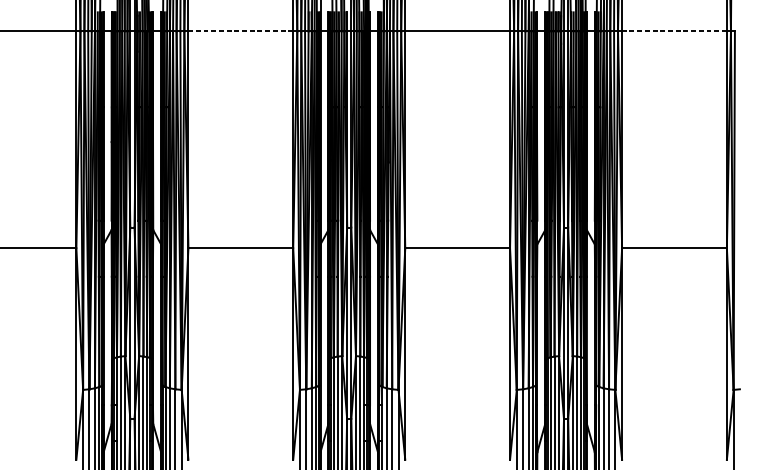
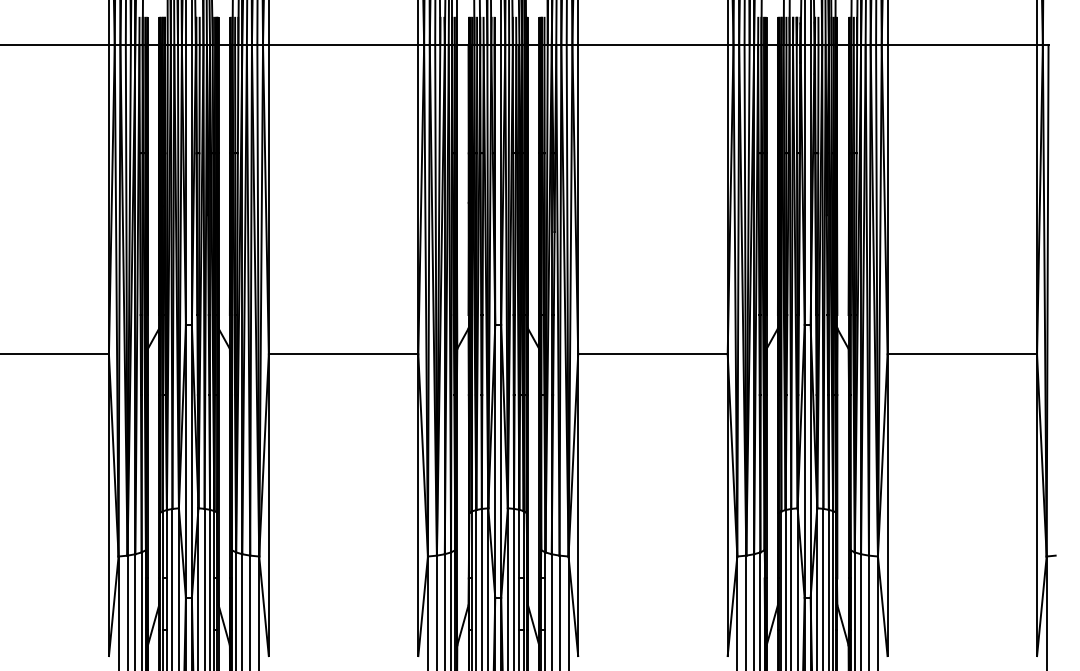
line: (240, 31) -> (343, 44), dashed -> solid
line: (674, 31) -> (962, 44), dashed -> solid

